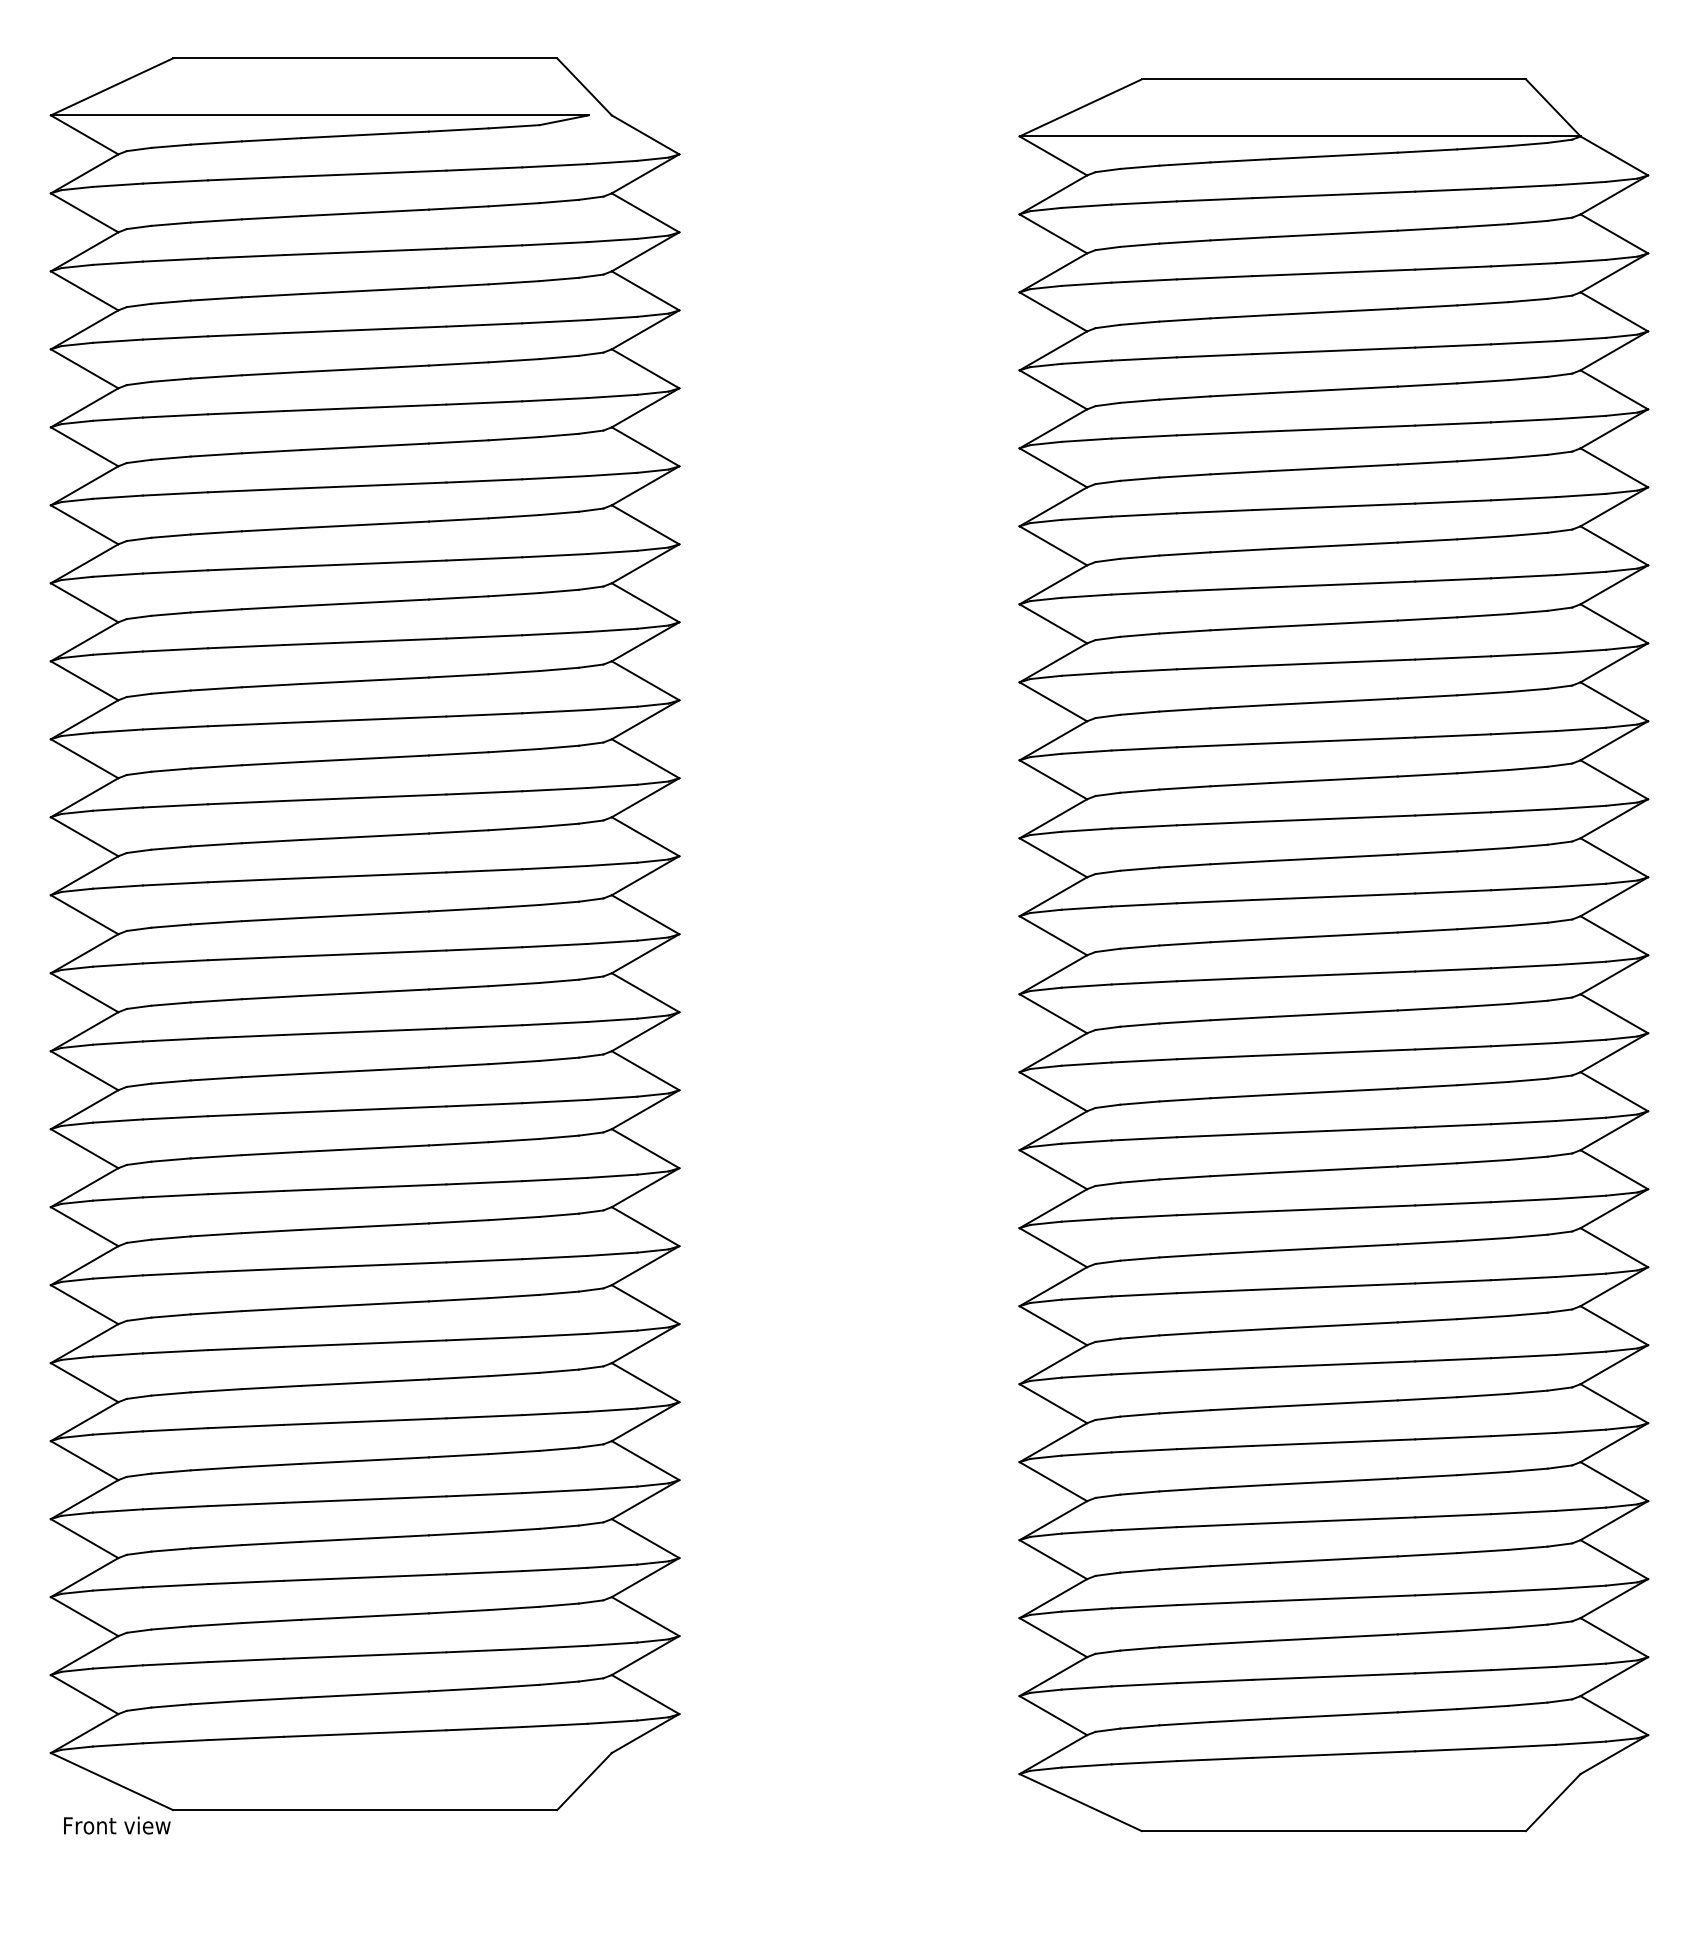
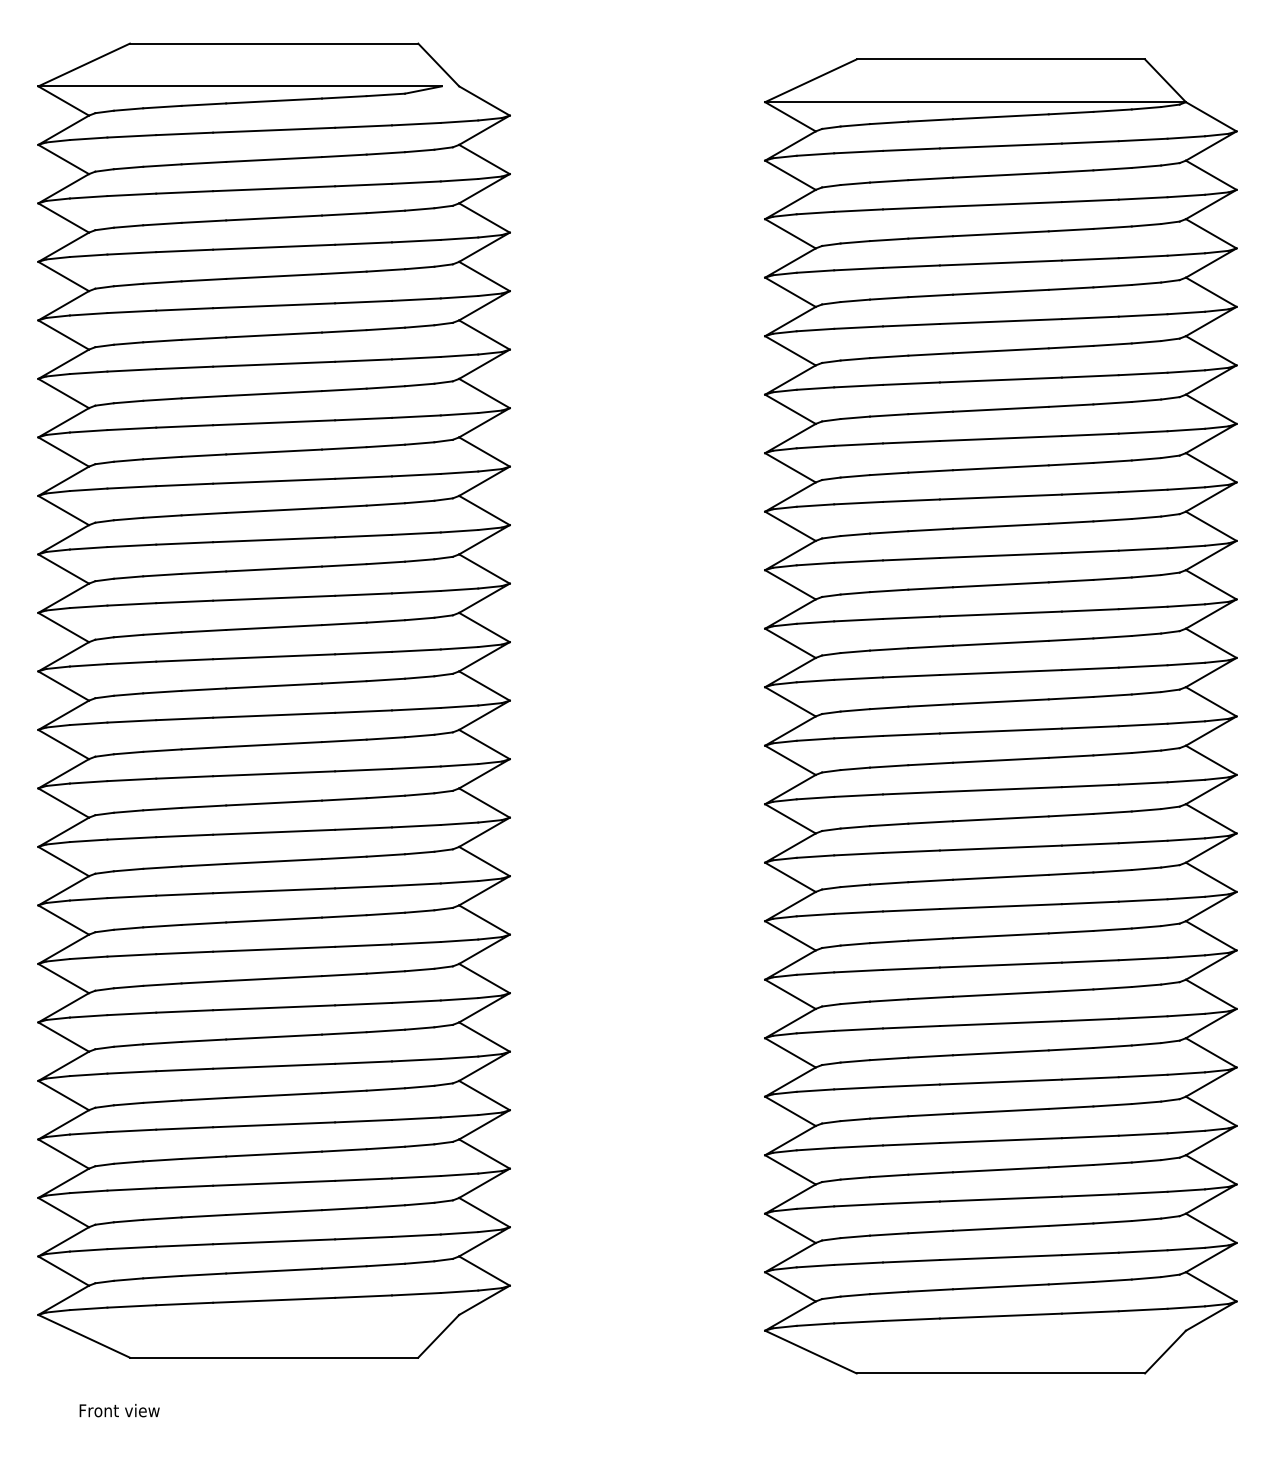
text: (117, 1825) -> (119, 1410), moved

